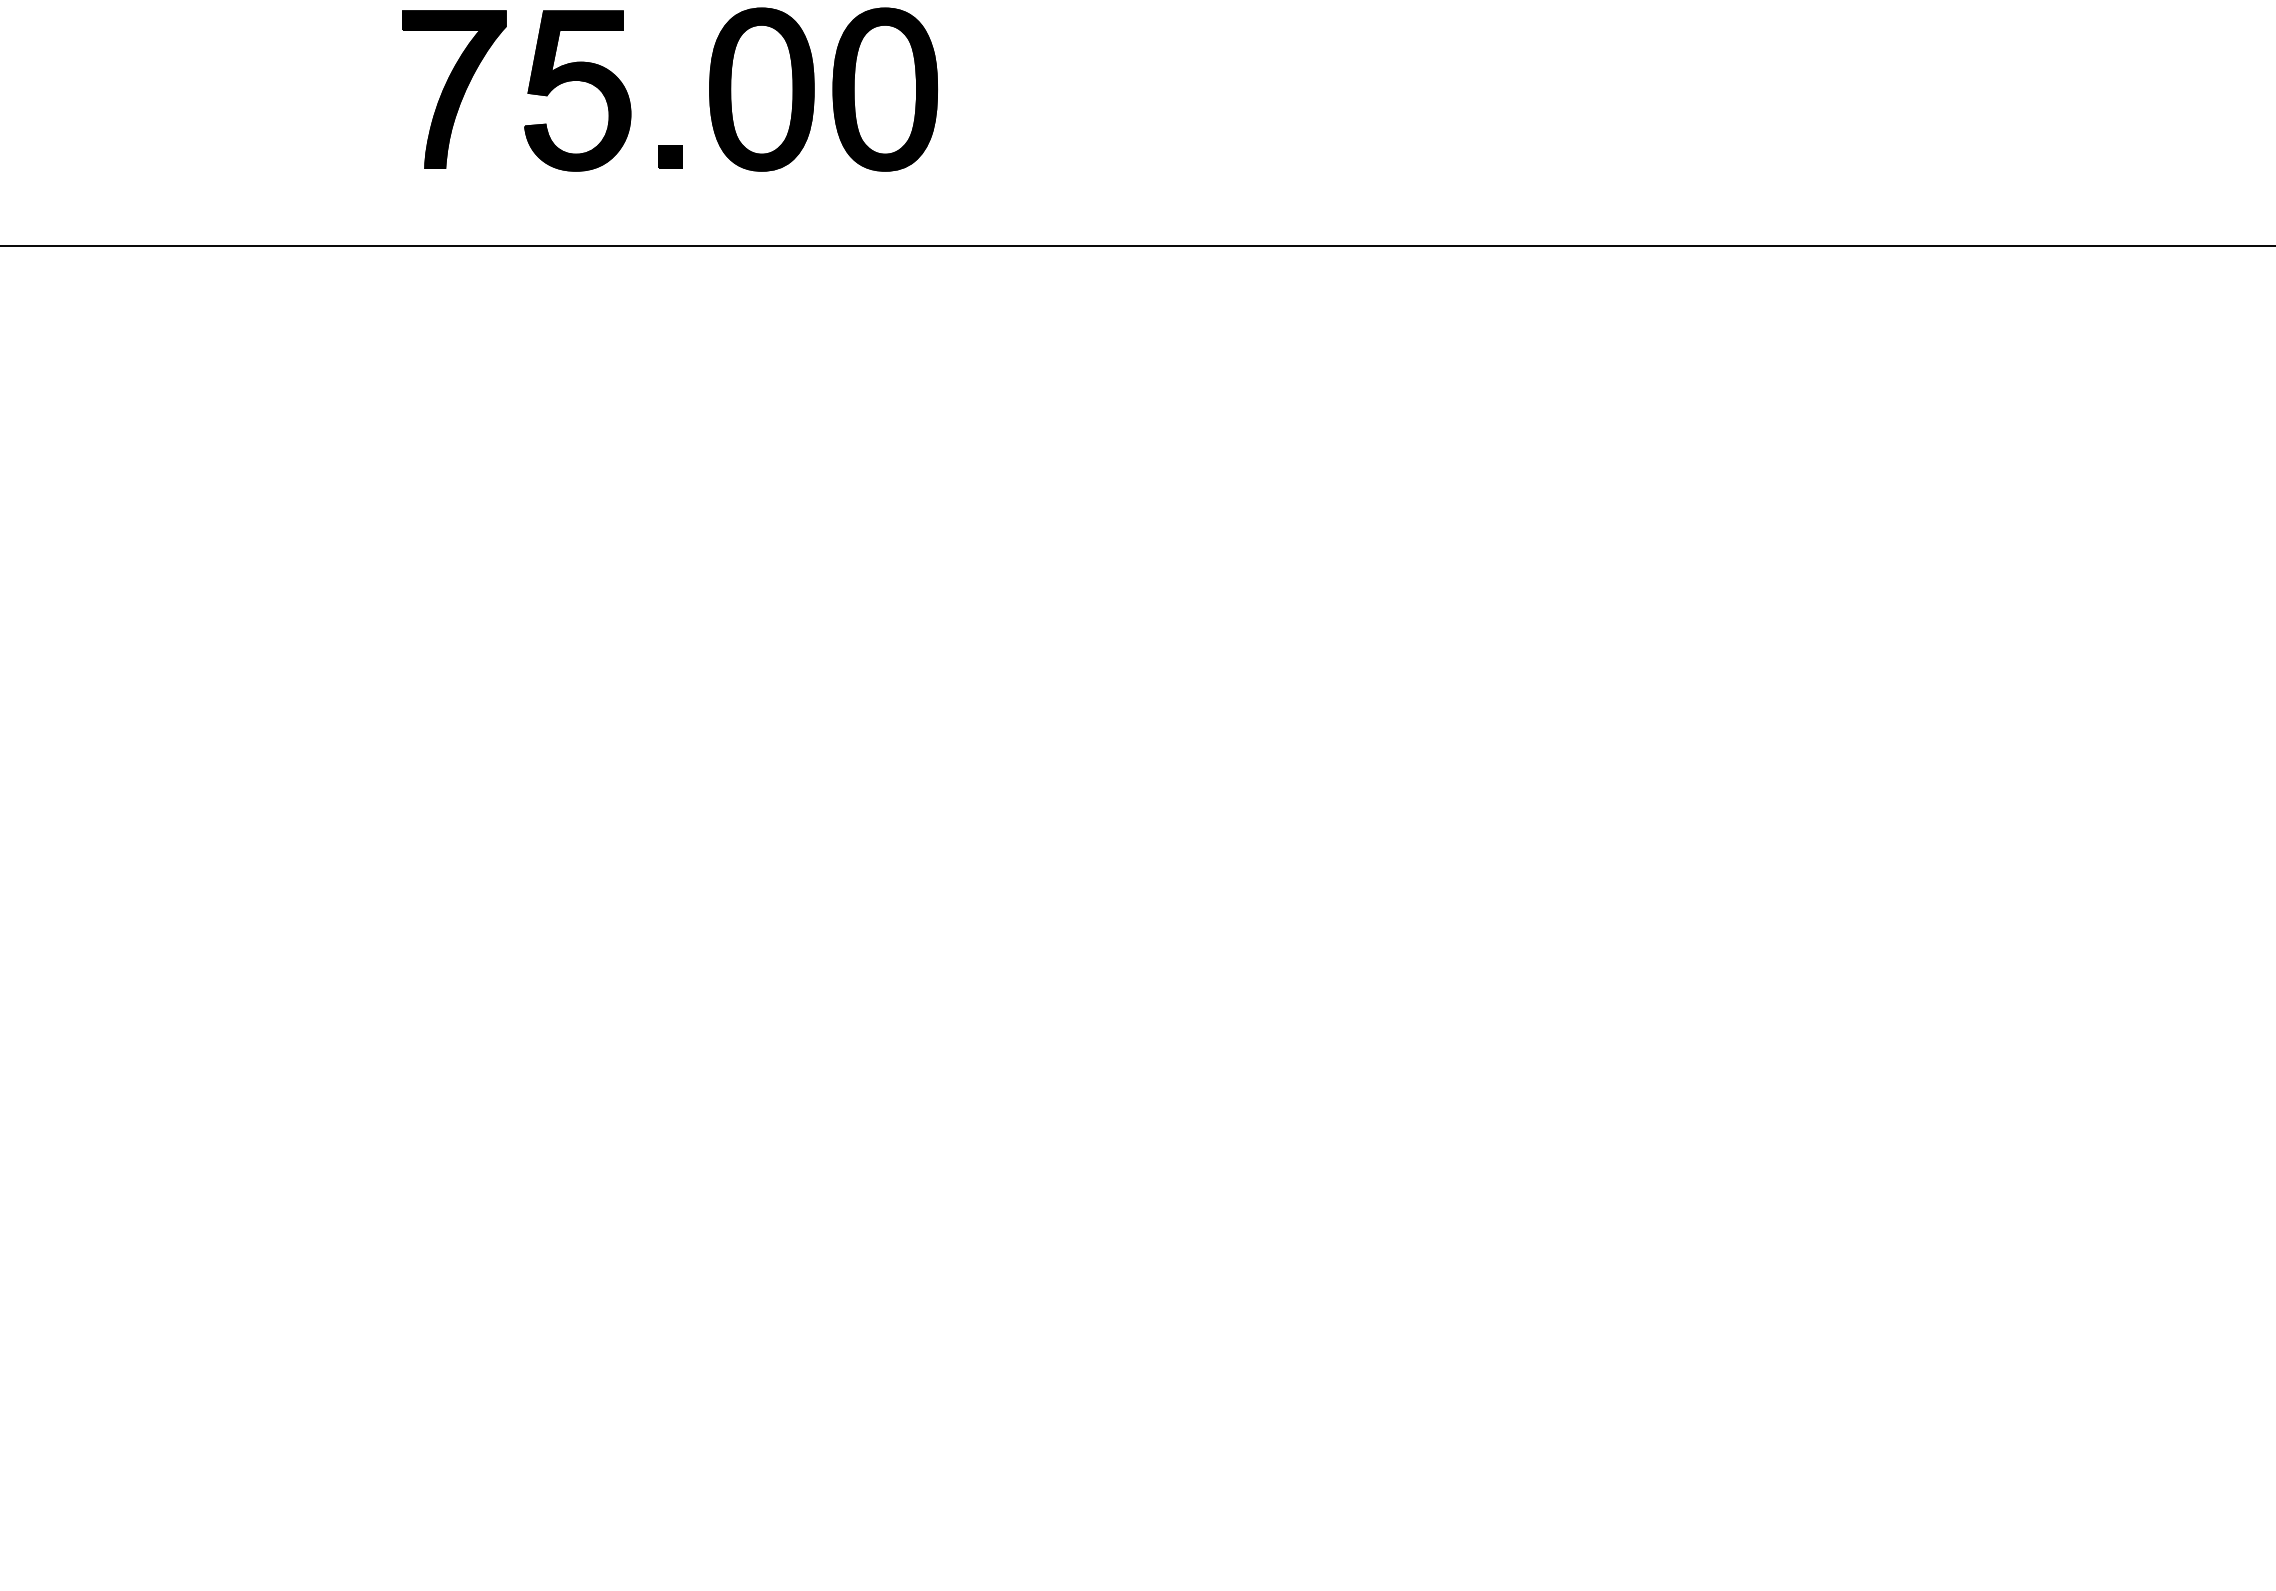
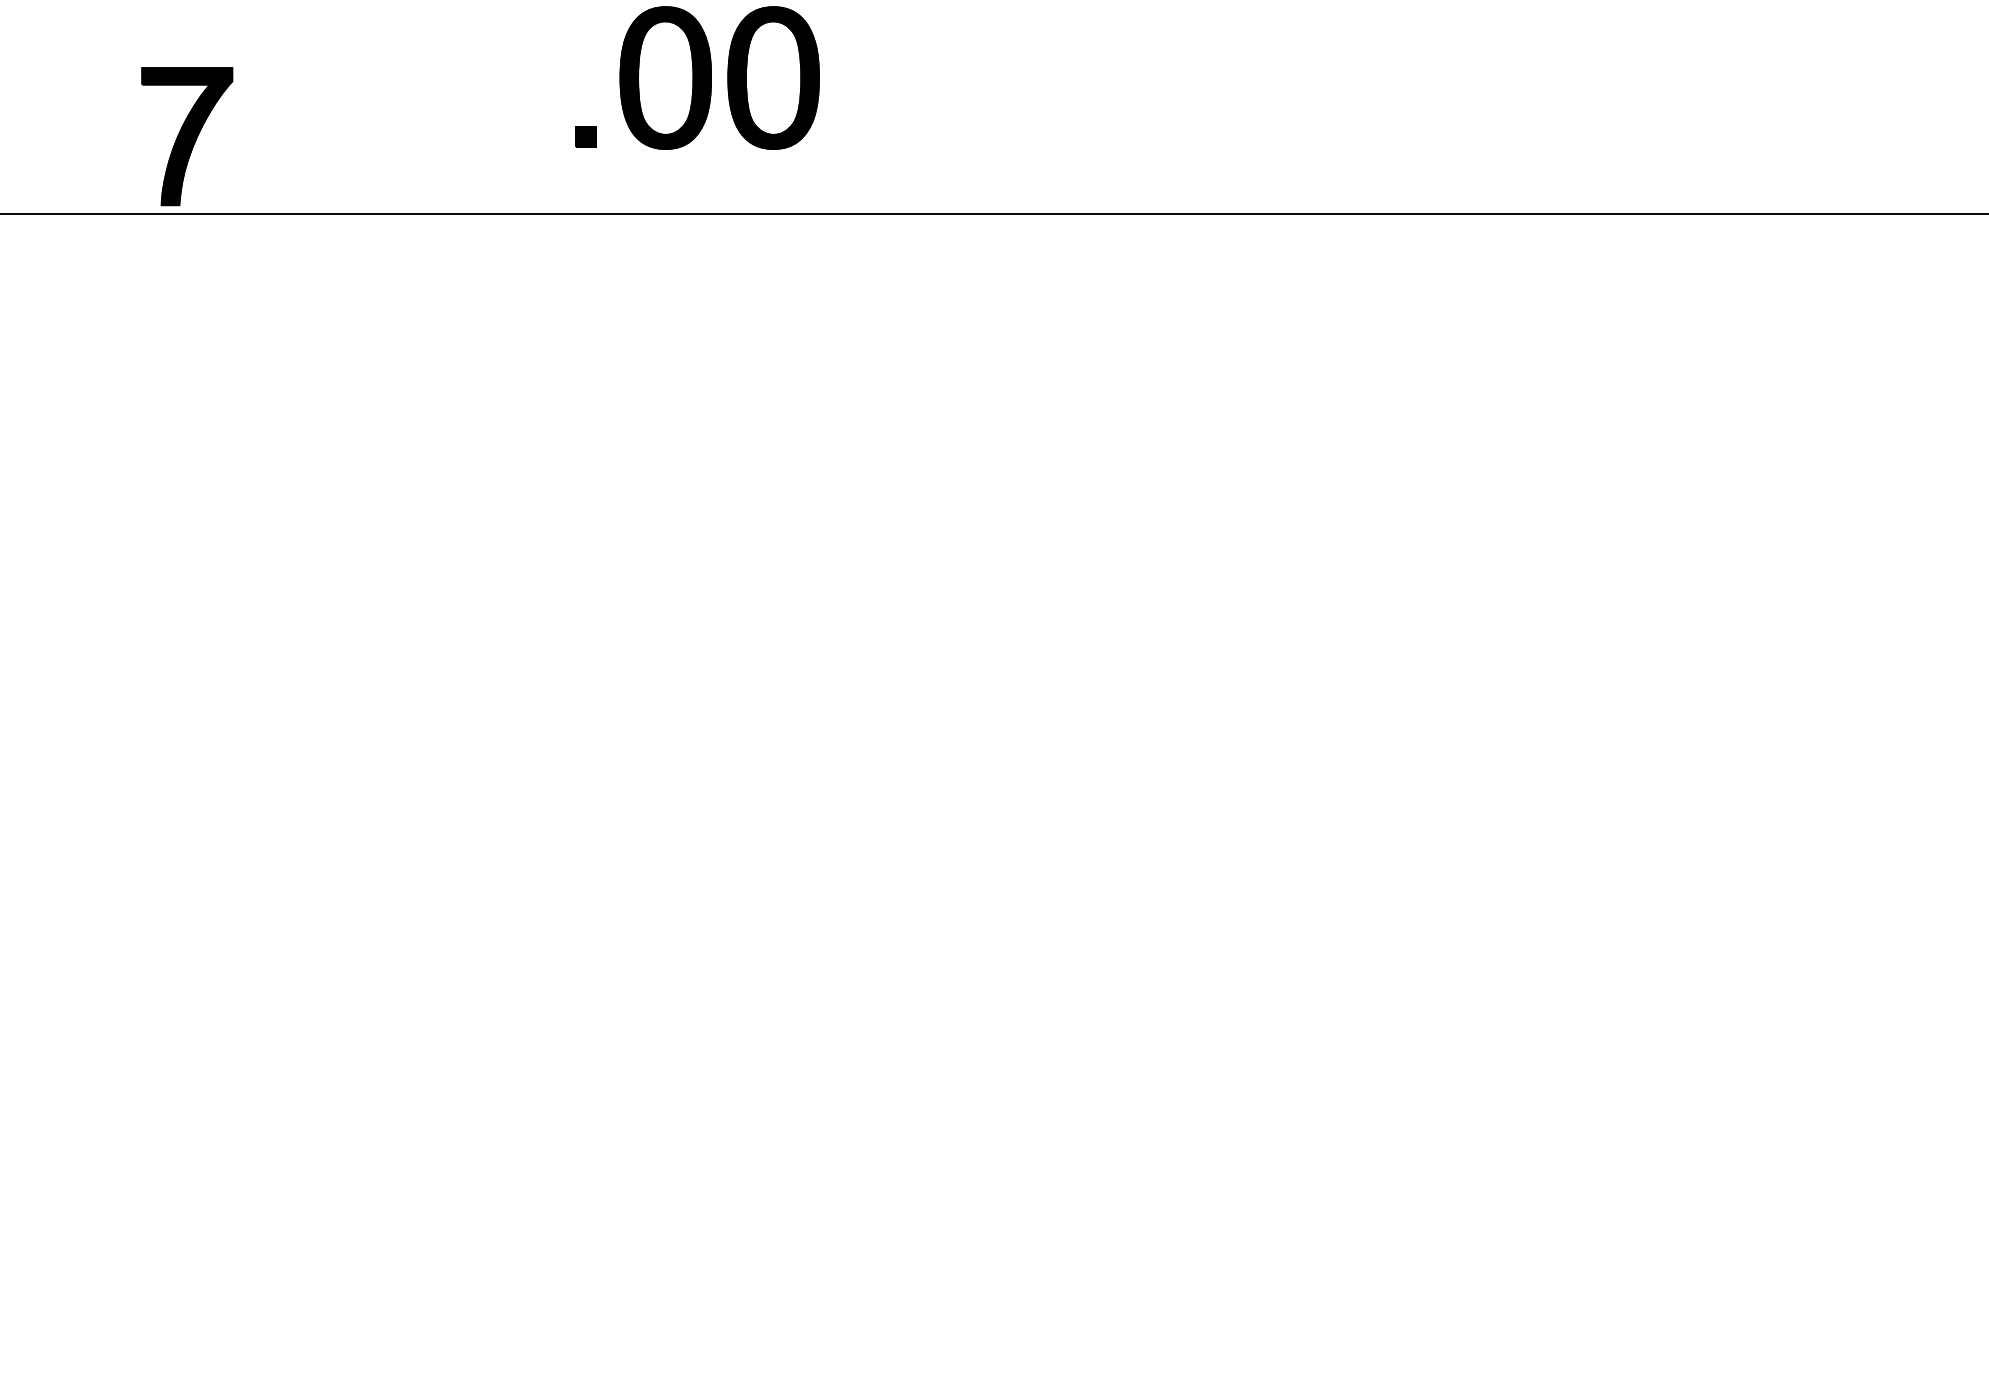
part: (580, 81) -> (507, 70), removed
part: (454, 89) -> (187, 136), moved

